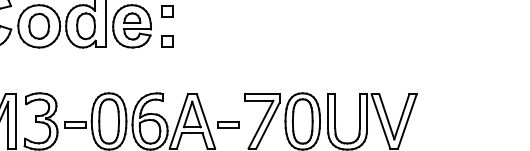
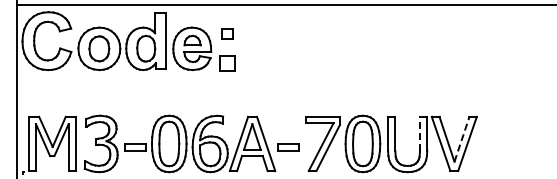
part: (167, 41) -> (227, 63), size x1.4
line: (360, 111) -> (420, 133), solid -> dashed
line: (401, 117) -> (461, 139), solid -> dashed

